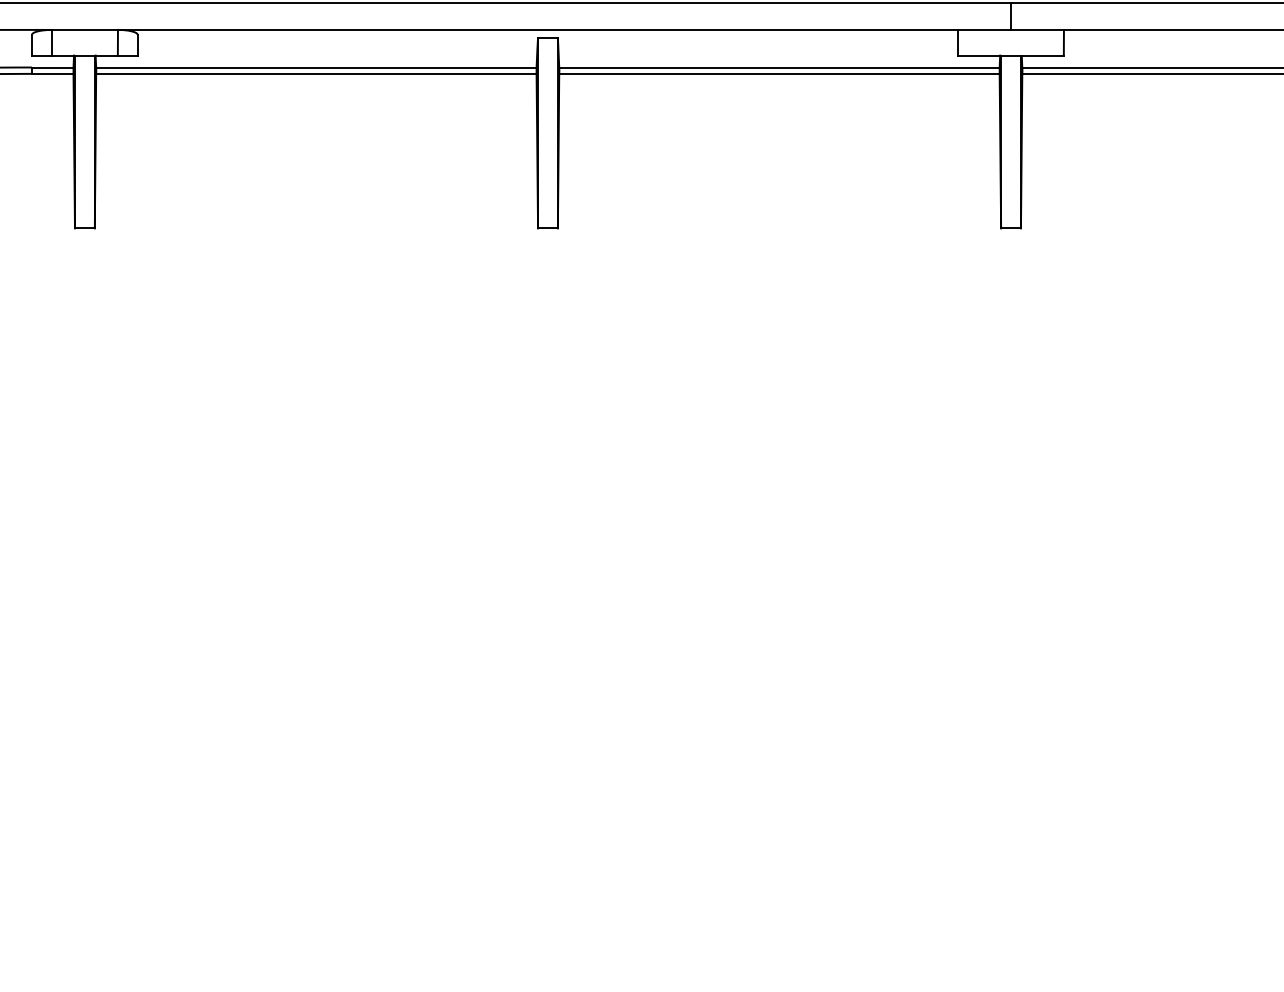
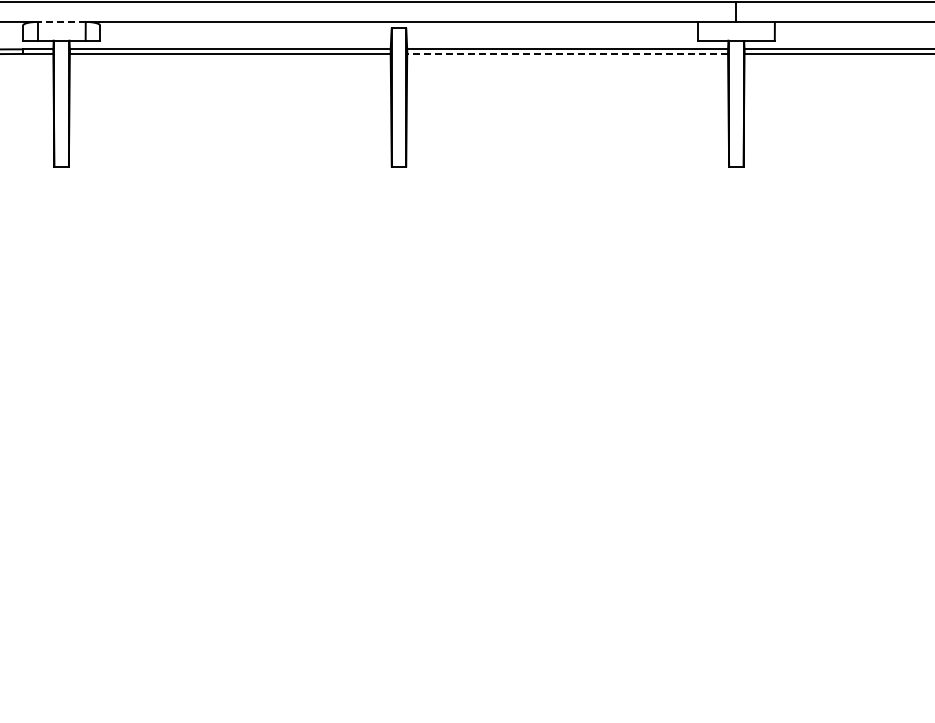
line: (84, 29) -> (61, 21), solid -> dashed
line: (779, 73) -> (567, 53), solid -> dashed

